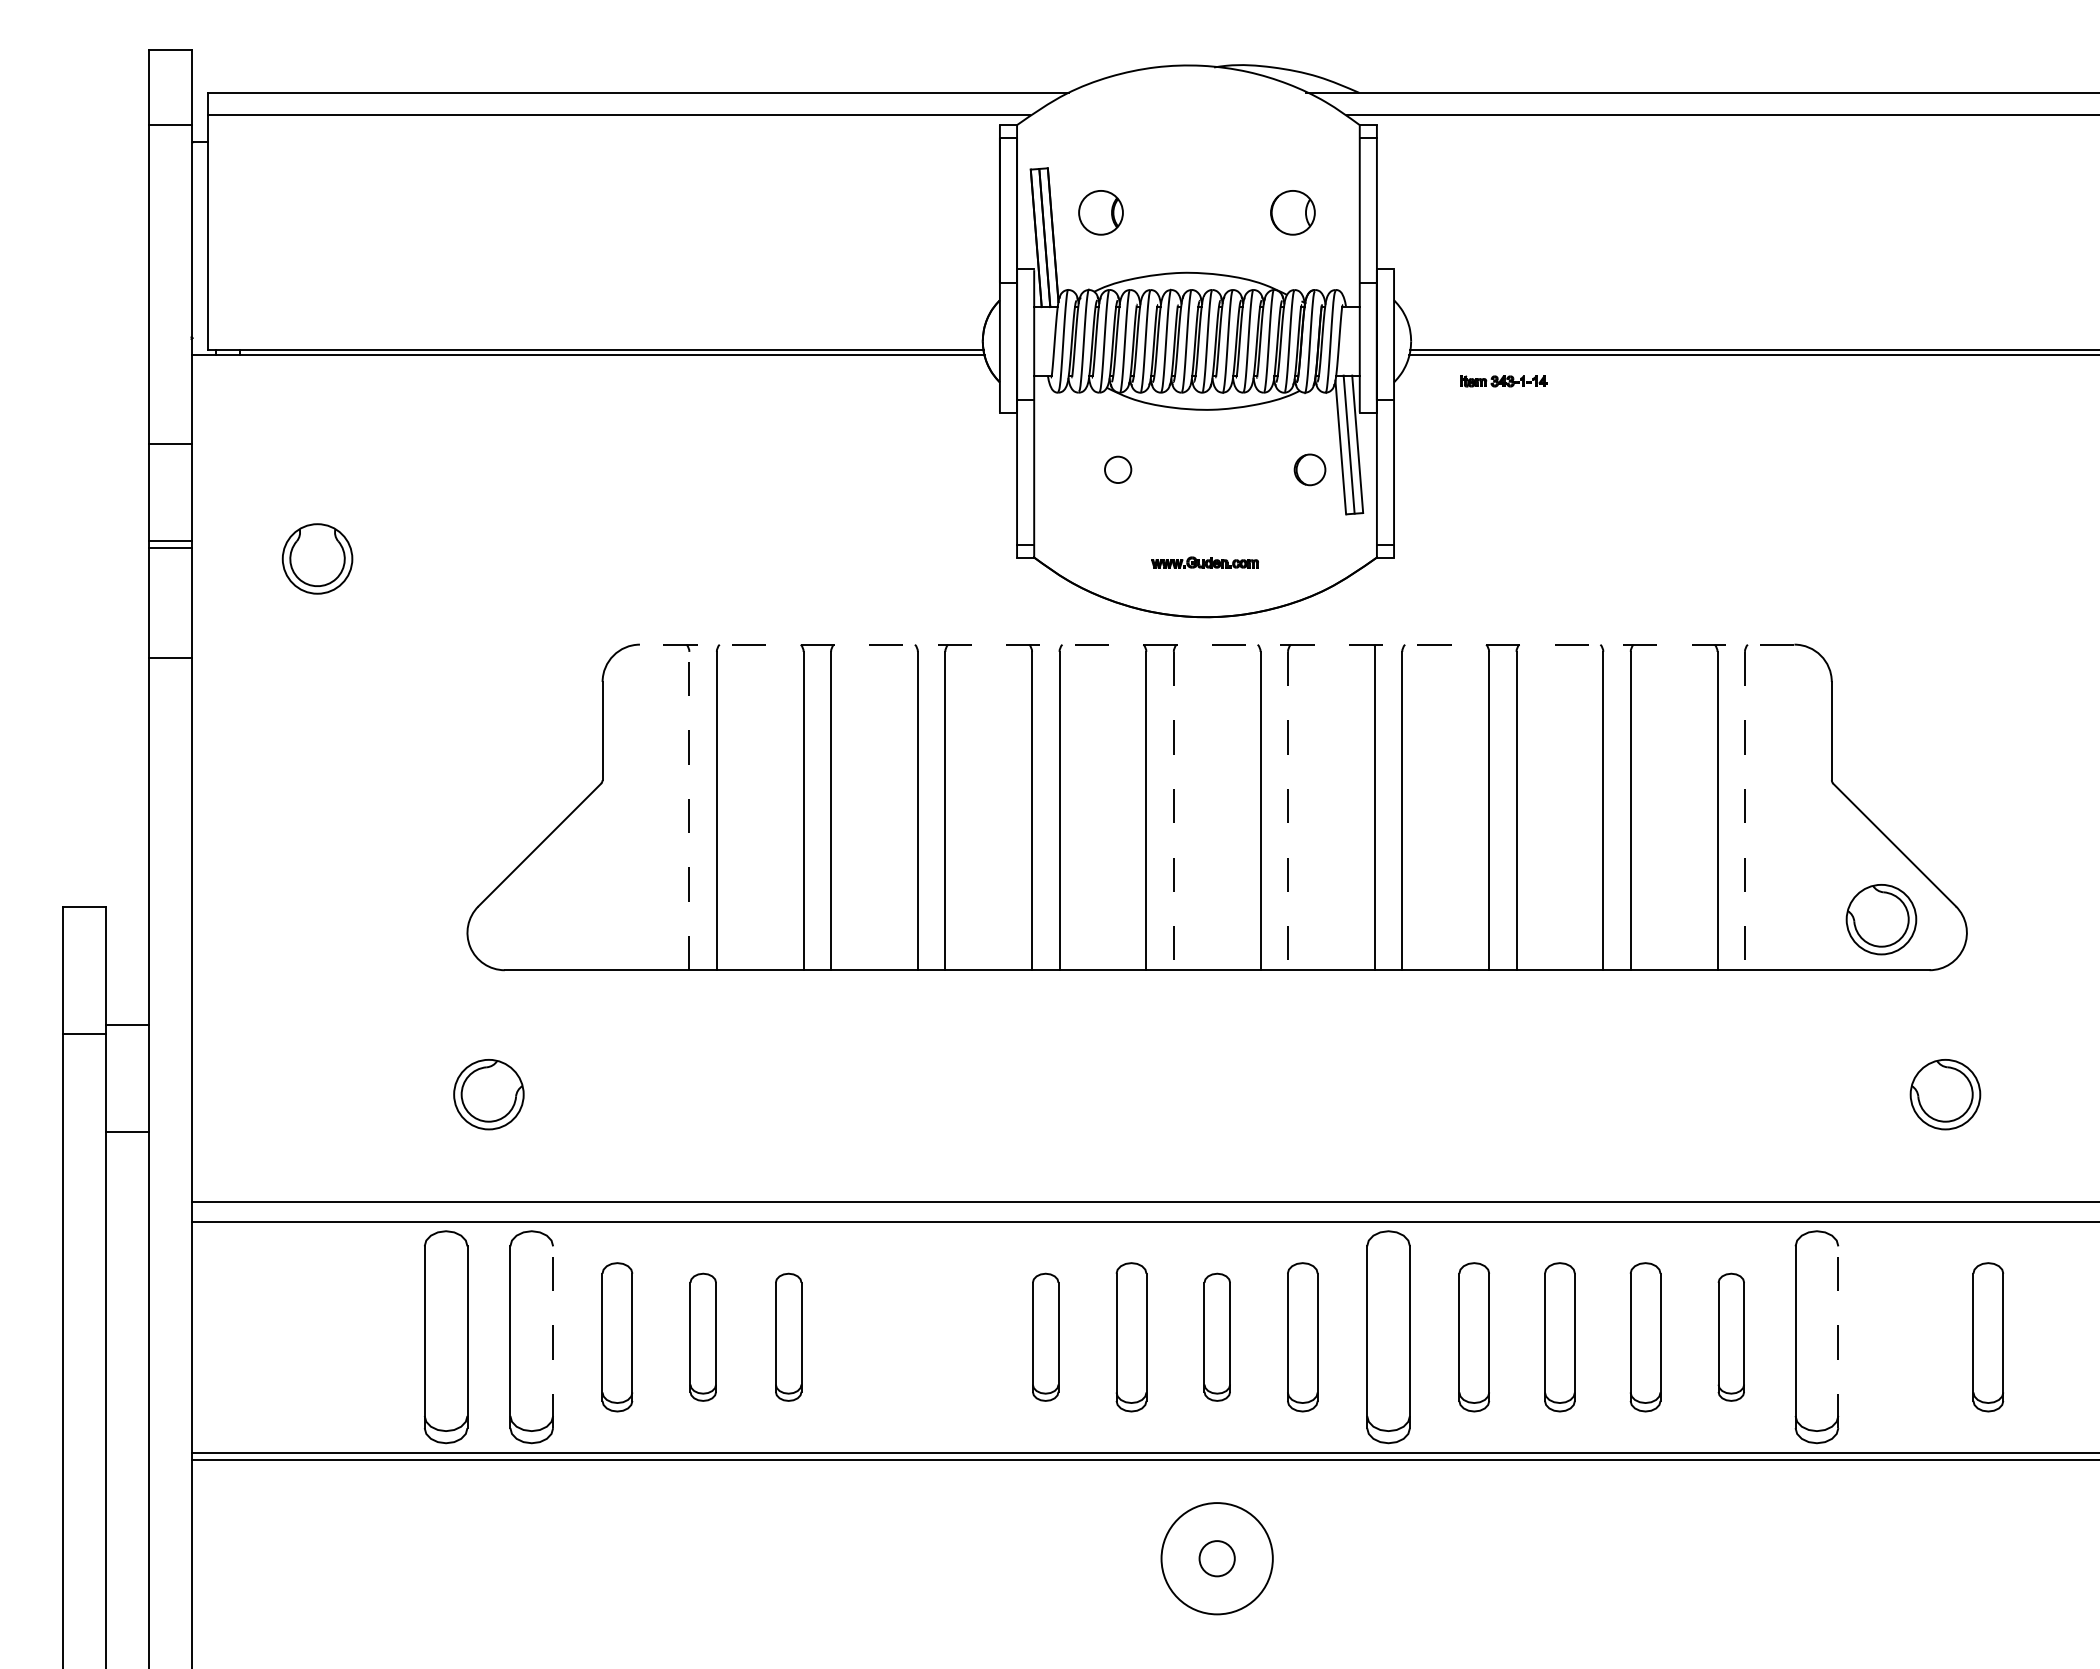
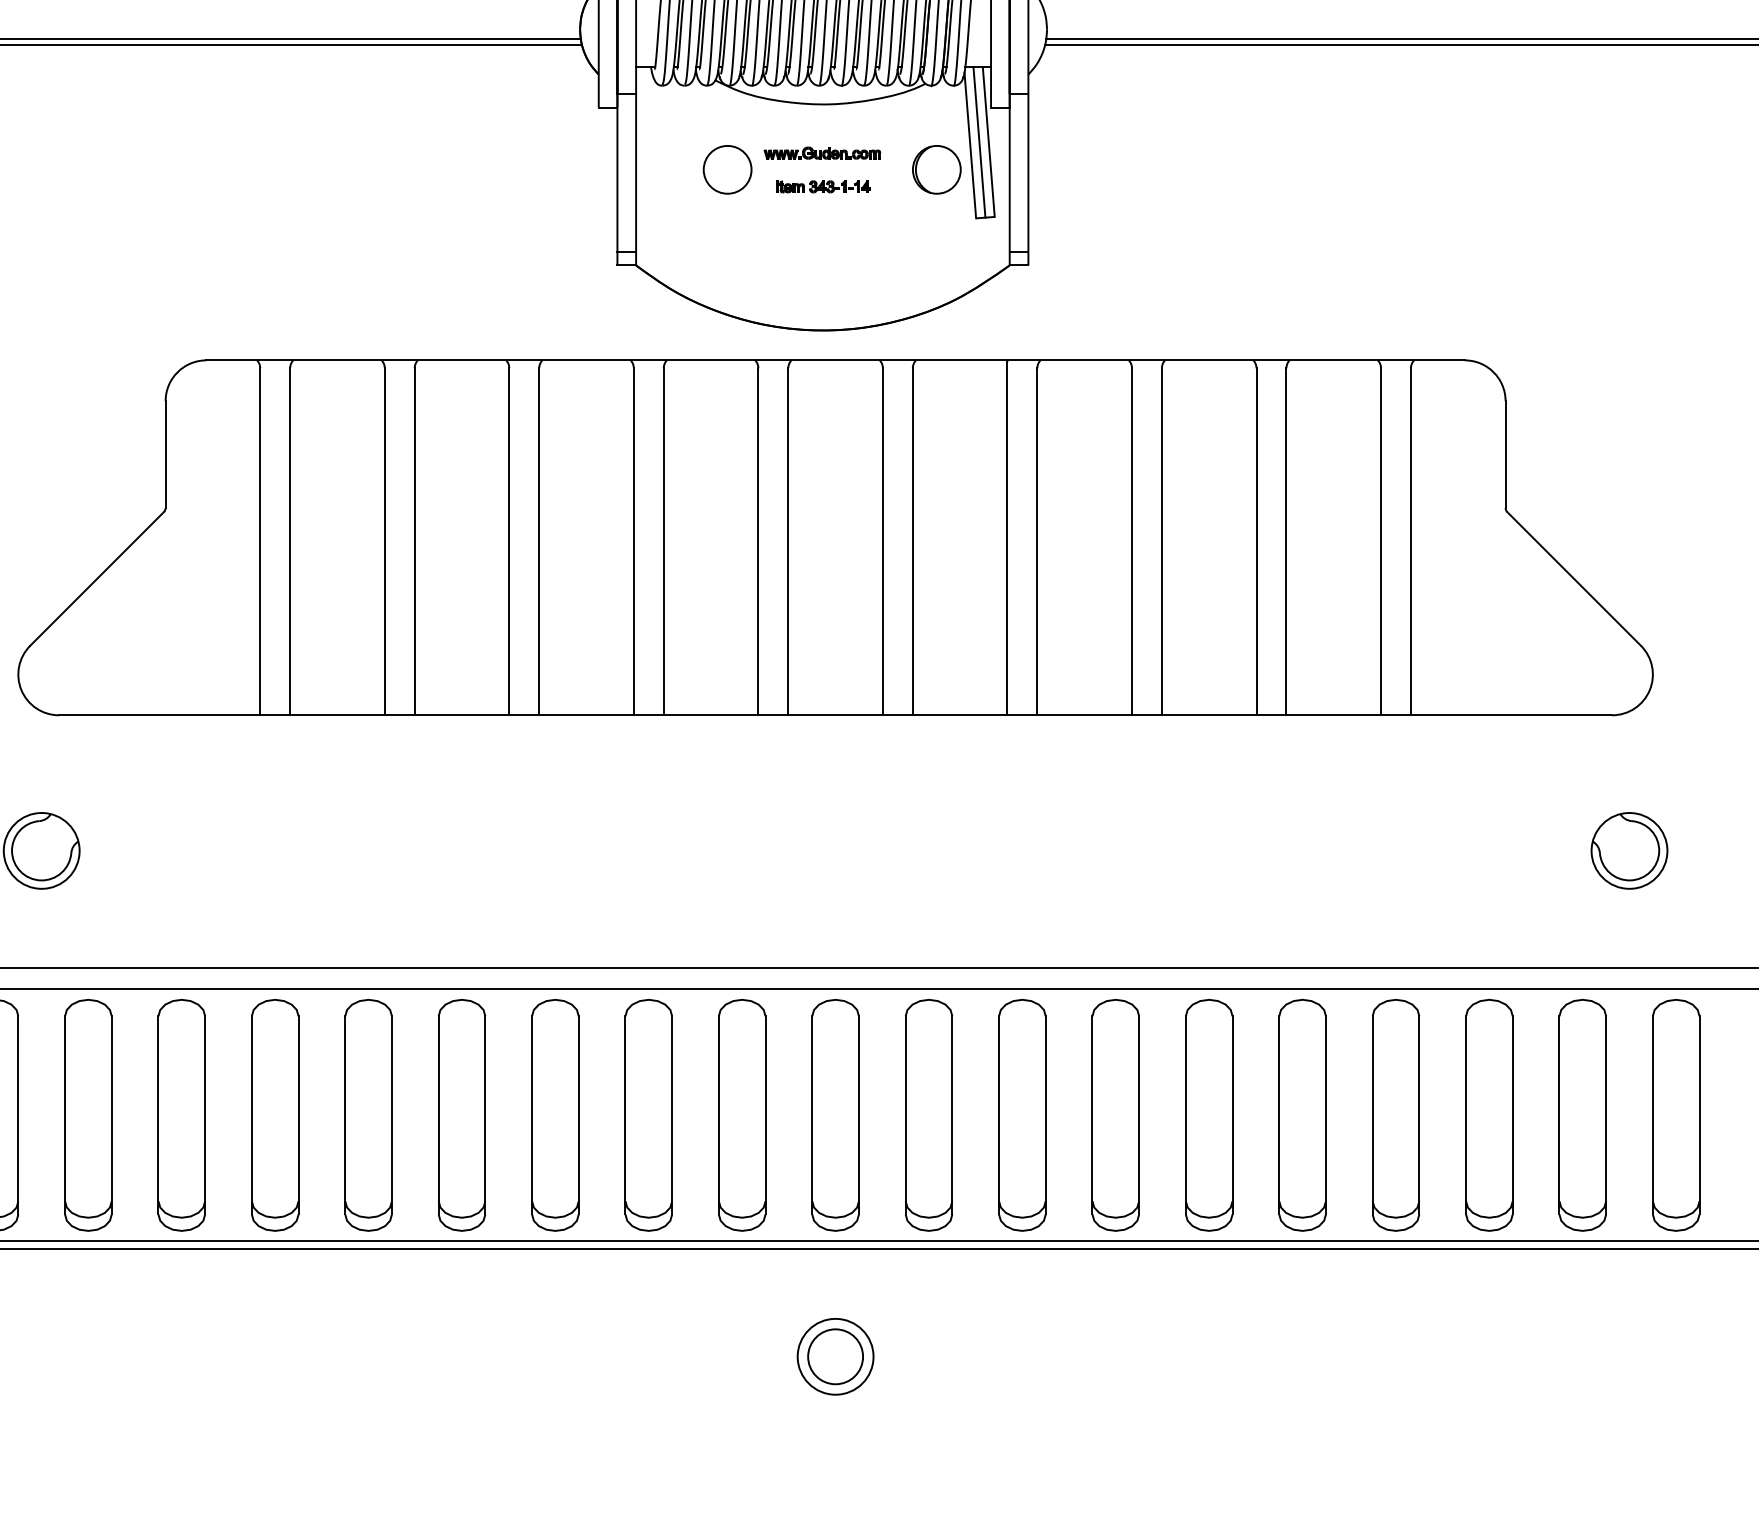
part: (1503, 381) -> (822, 186), moved
circle: (1118, 469) -> (728, 169), size x1.67
part: (1309, 469) -> (936, 169), size x1.43
part: (1204, 562) -> (821, 153), moved
line: (1216, 644) -> (834, 360), dashed -> solid
line: (689, 810) -> (260, 541), dashed -> solid
line: (1173, 811) -> (787, 542), dashed -> solid
line: (1288, 811) -> (913, 542), dashed -> solid
line: (1744, 811) -> (1410, 542), dashed -> solid
part: (1881, 919) -> (1559, 659), removed
line: (553, 1337) -> (112, 1115), dashed -> solid
part: (617, 1337) -> (181, 1115), size x1.43
part: (703, 1337) -> (275, 1115), size x1.67
part: (788, 1337) -> (368, 1115), size x1.67
part: (874, 1337) -> (462, 1115), added
part: (960, 1337) -> (555, 1115), added
part: (1045, 1337) -> (648, 1115), size x1.67
part: (1131, 1337) -> (742, 1115), size x1.43
part: (1217, 1337) -> (835, 1115), size x1.67
part: (1302, 1337) -> (928, 1115), size x1.43
part: (1474, 1337) -> (1116, 1115), size x1.43
part: (1559, 1337) -> (1208, 1115), size x1.43
part: (1645, 1337) -> (1302, 1115), size x1.43
part: (1731, 1337) -> (1396, 1115), size x1.67
line: (1838, 1337) -> (1512, 1115), dashed -> solid
part: (1902, 1337) -> (1582, 1115), added
part: (1988, 1337) -> (1676, 1115), size x1.43
circle: (1216, 1558) -> (834, 1356), size x0.62
circle: (1217, 1558) -> (835, 1356), size x1.43

